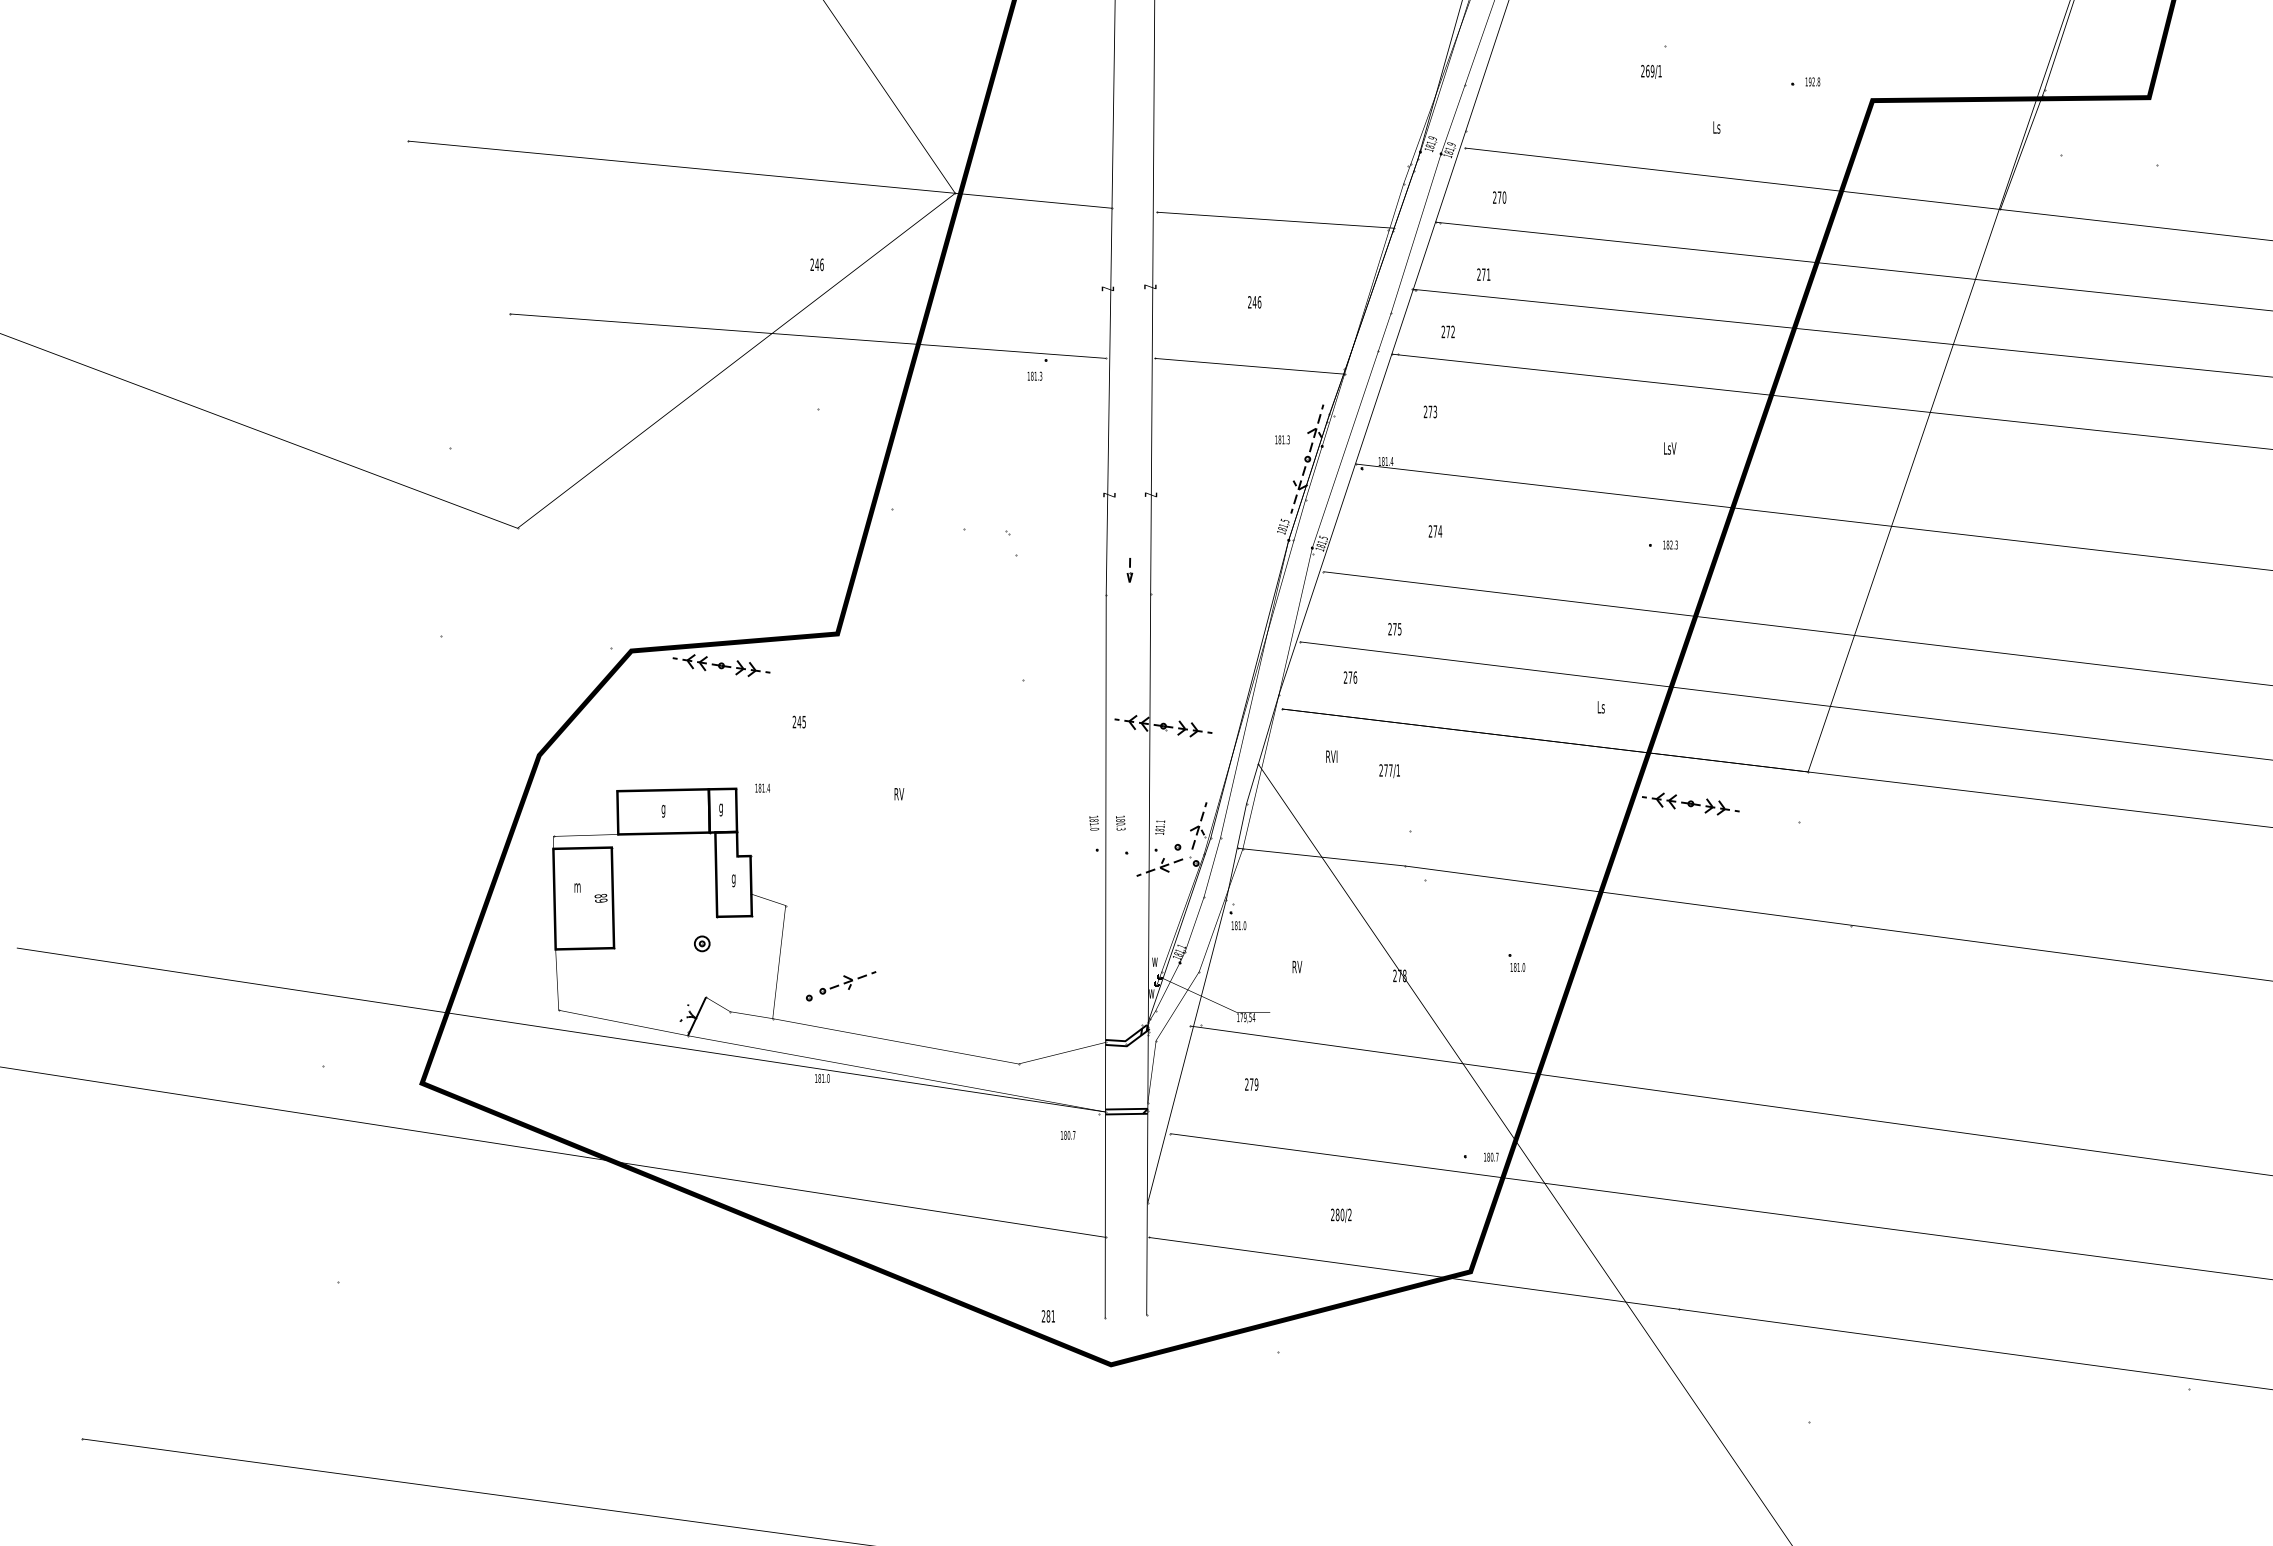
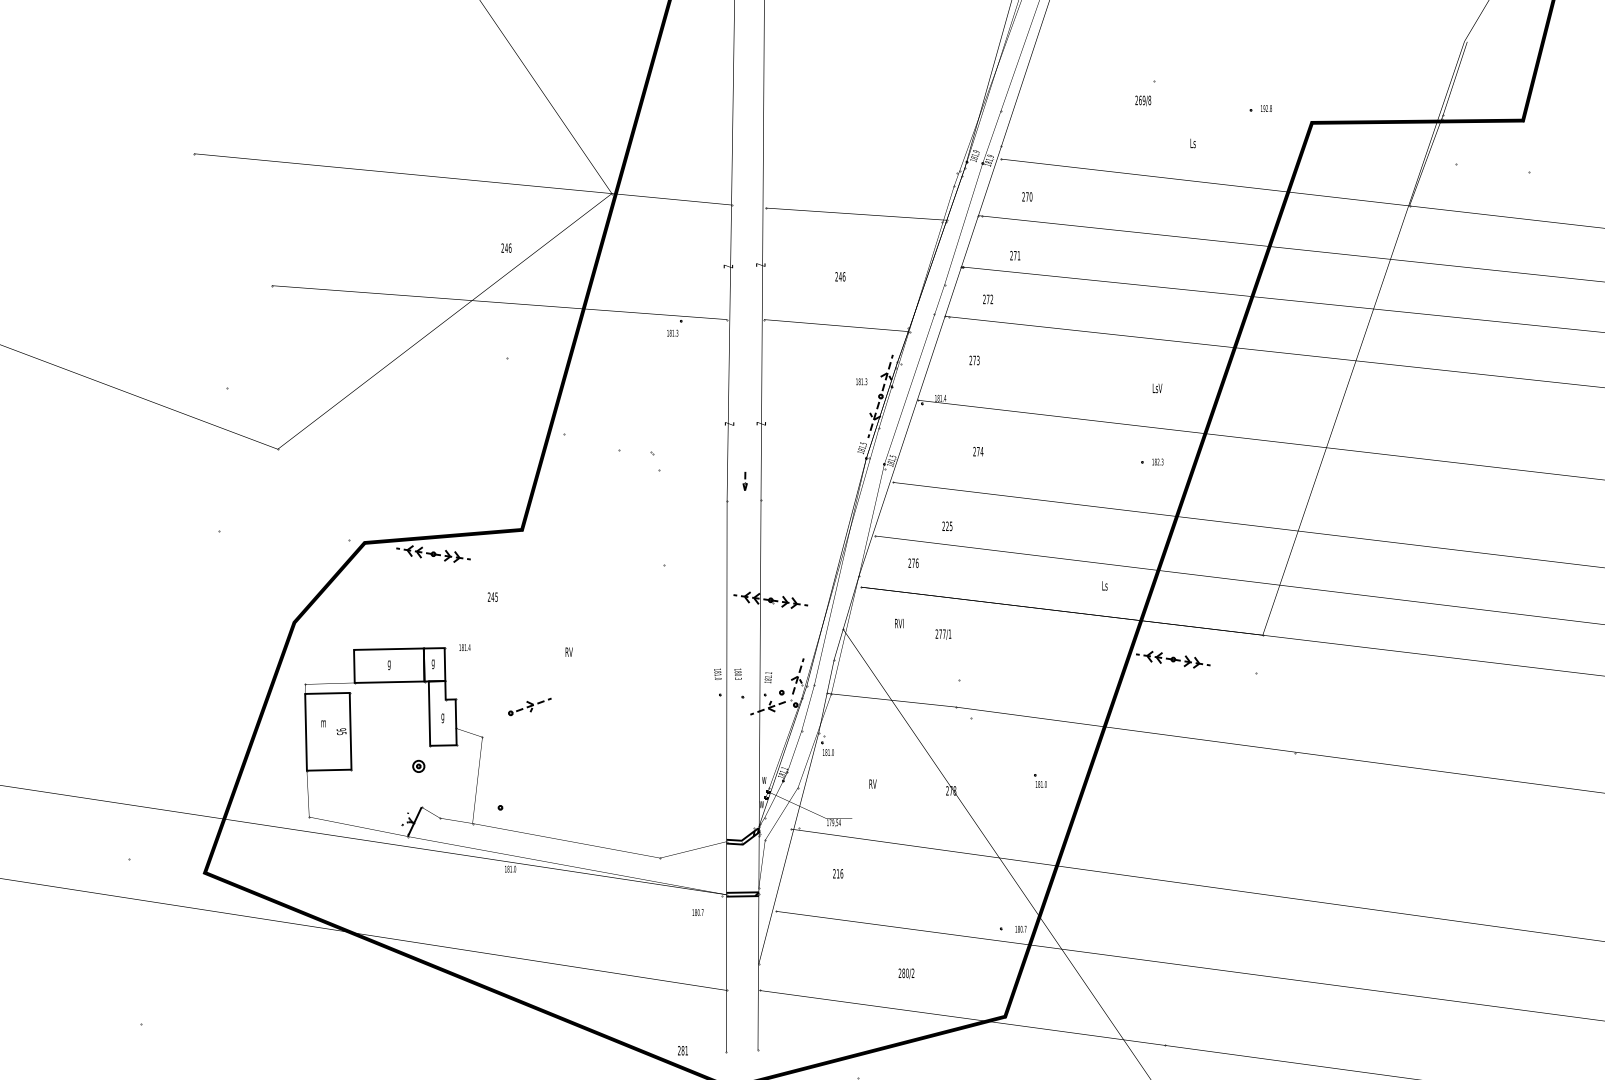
text: (1659, 71) -> (1149, 100), 269/1 -> 269/8
text: (1394, 629) -> (947, 526), 275 -> 225
text: (600, 897) -> (341, 731), 89 -> 95
part: (847, 982) -> (529, 706), moved
text: (1254, 1084) -> (840, 873), 279 -> 216

